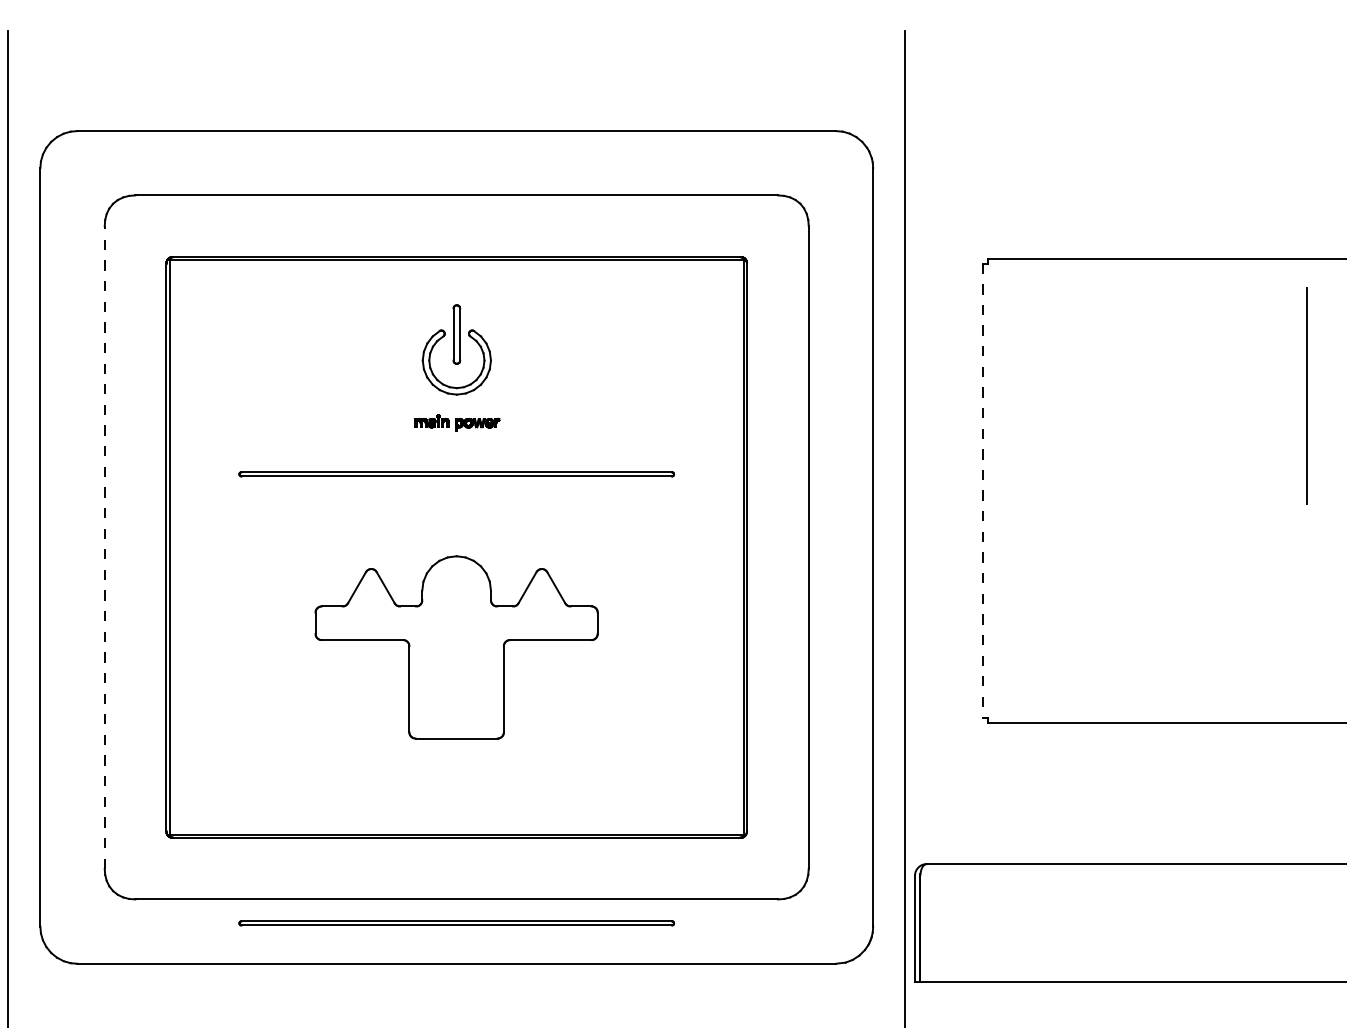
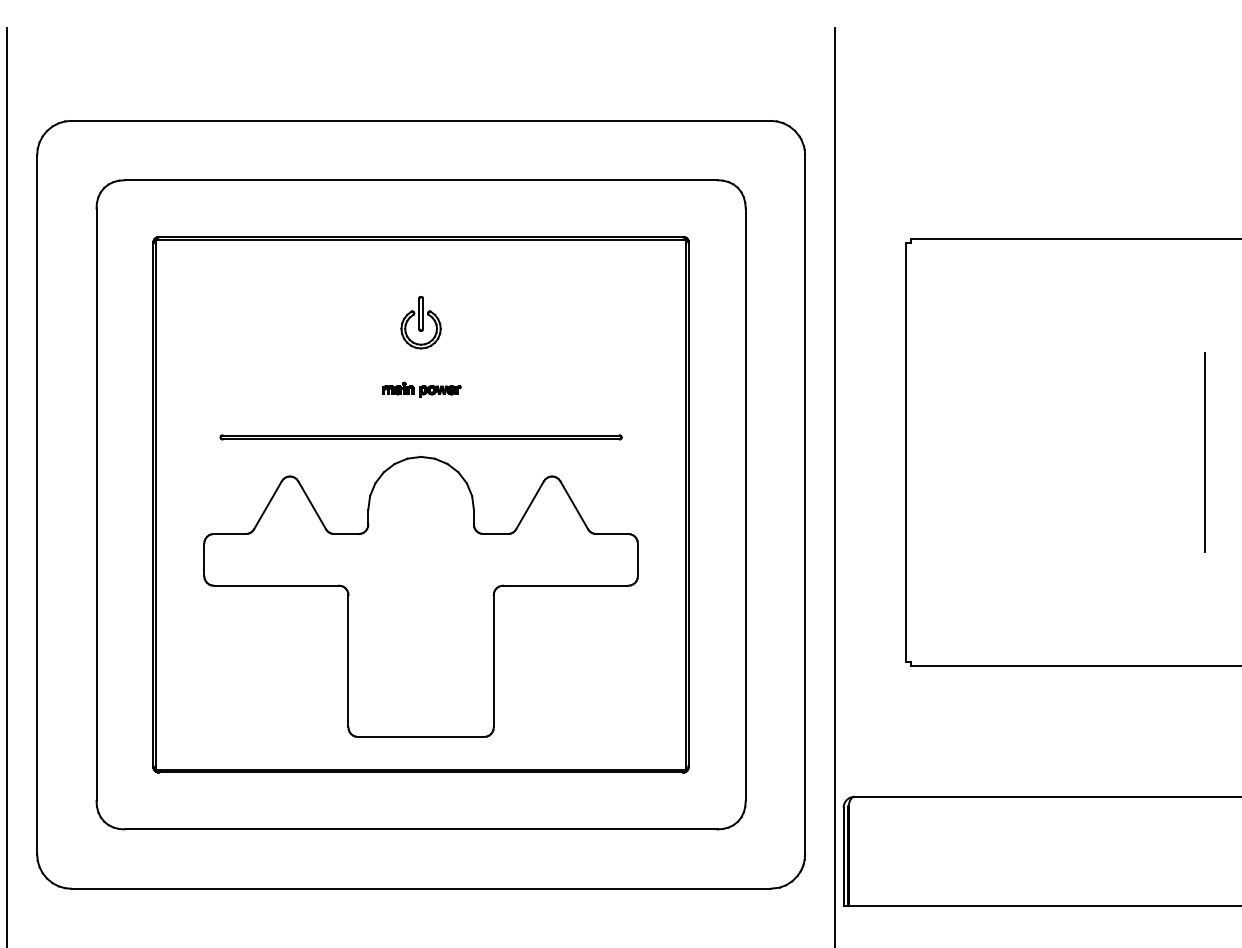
part: (456, 349) -> (420, 322), size x0.62
line: (1306, 395) -> (1204, 452), moved
line: (982, 491) -> (905, 453), dashed -> solid
line: (104, 546) -> (96, 503), dashed -> solid
part: (456, 647) -> (420, 597), size x1.67
part: (456, 923) -> (420, 851), removed

